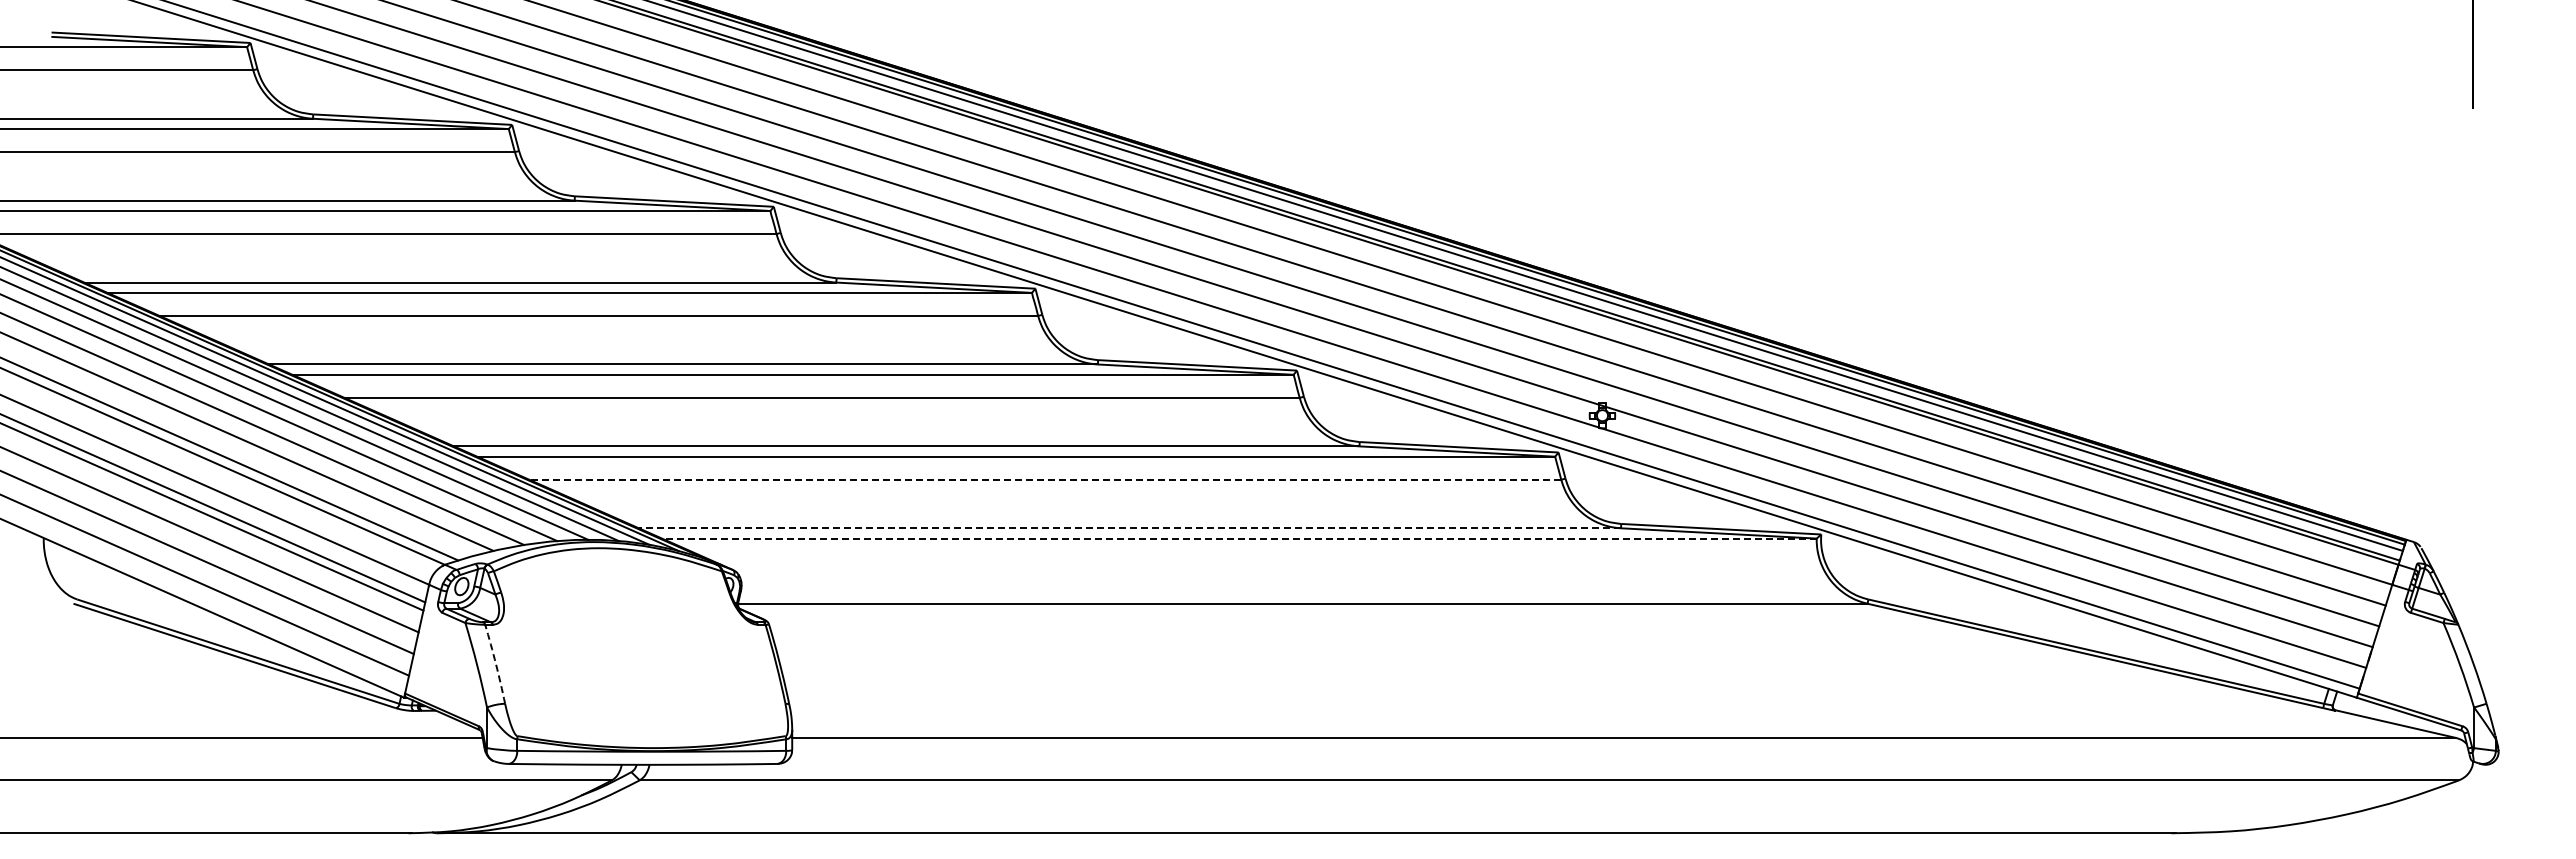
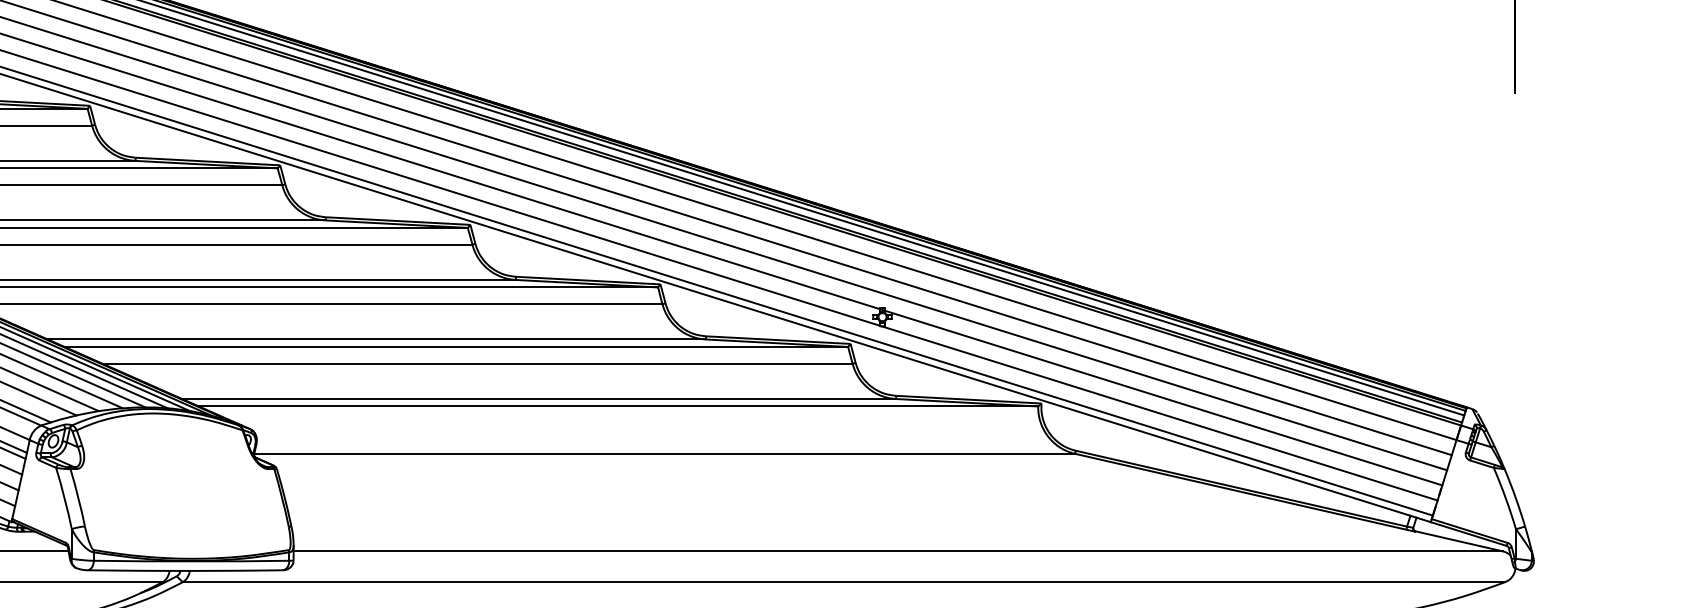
line: (1045, 479) -> (477, 363), dashed -> solid
line: (1129, 528) -> (538, 399), dashed -> solid
line: (1238, 538) -> (617, 406), dashed -> solid
arc: (495, 664) -> (77, 498), dashed -> solid

